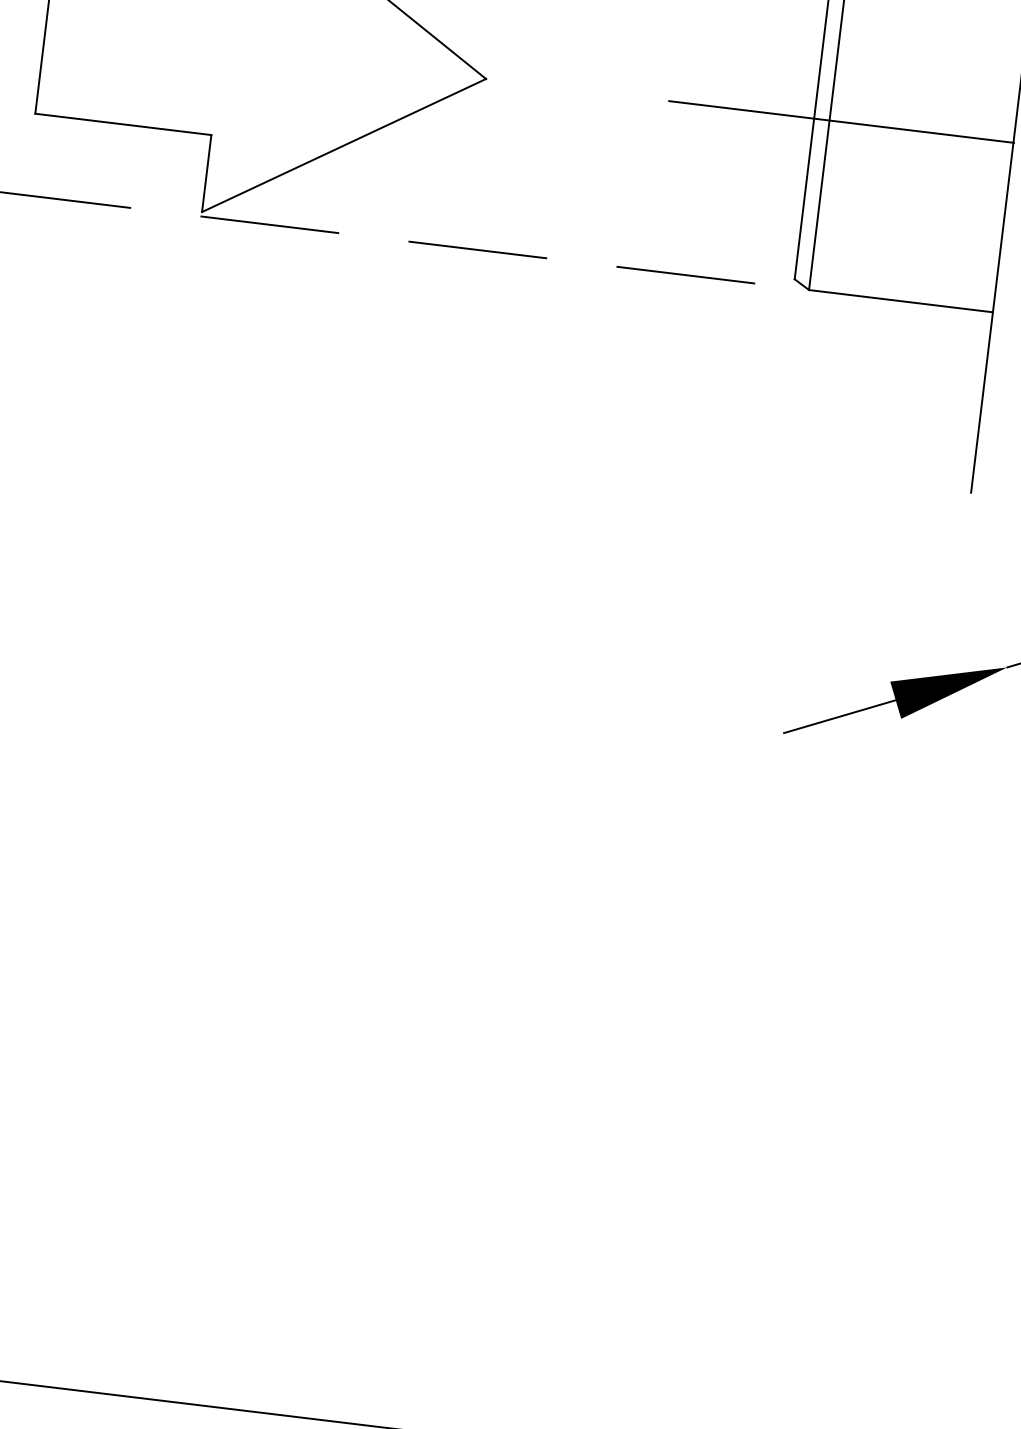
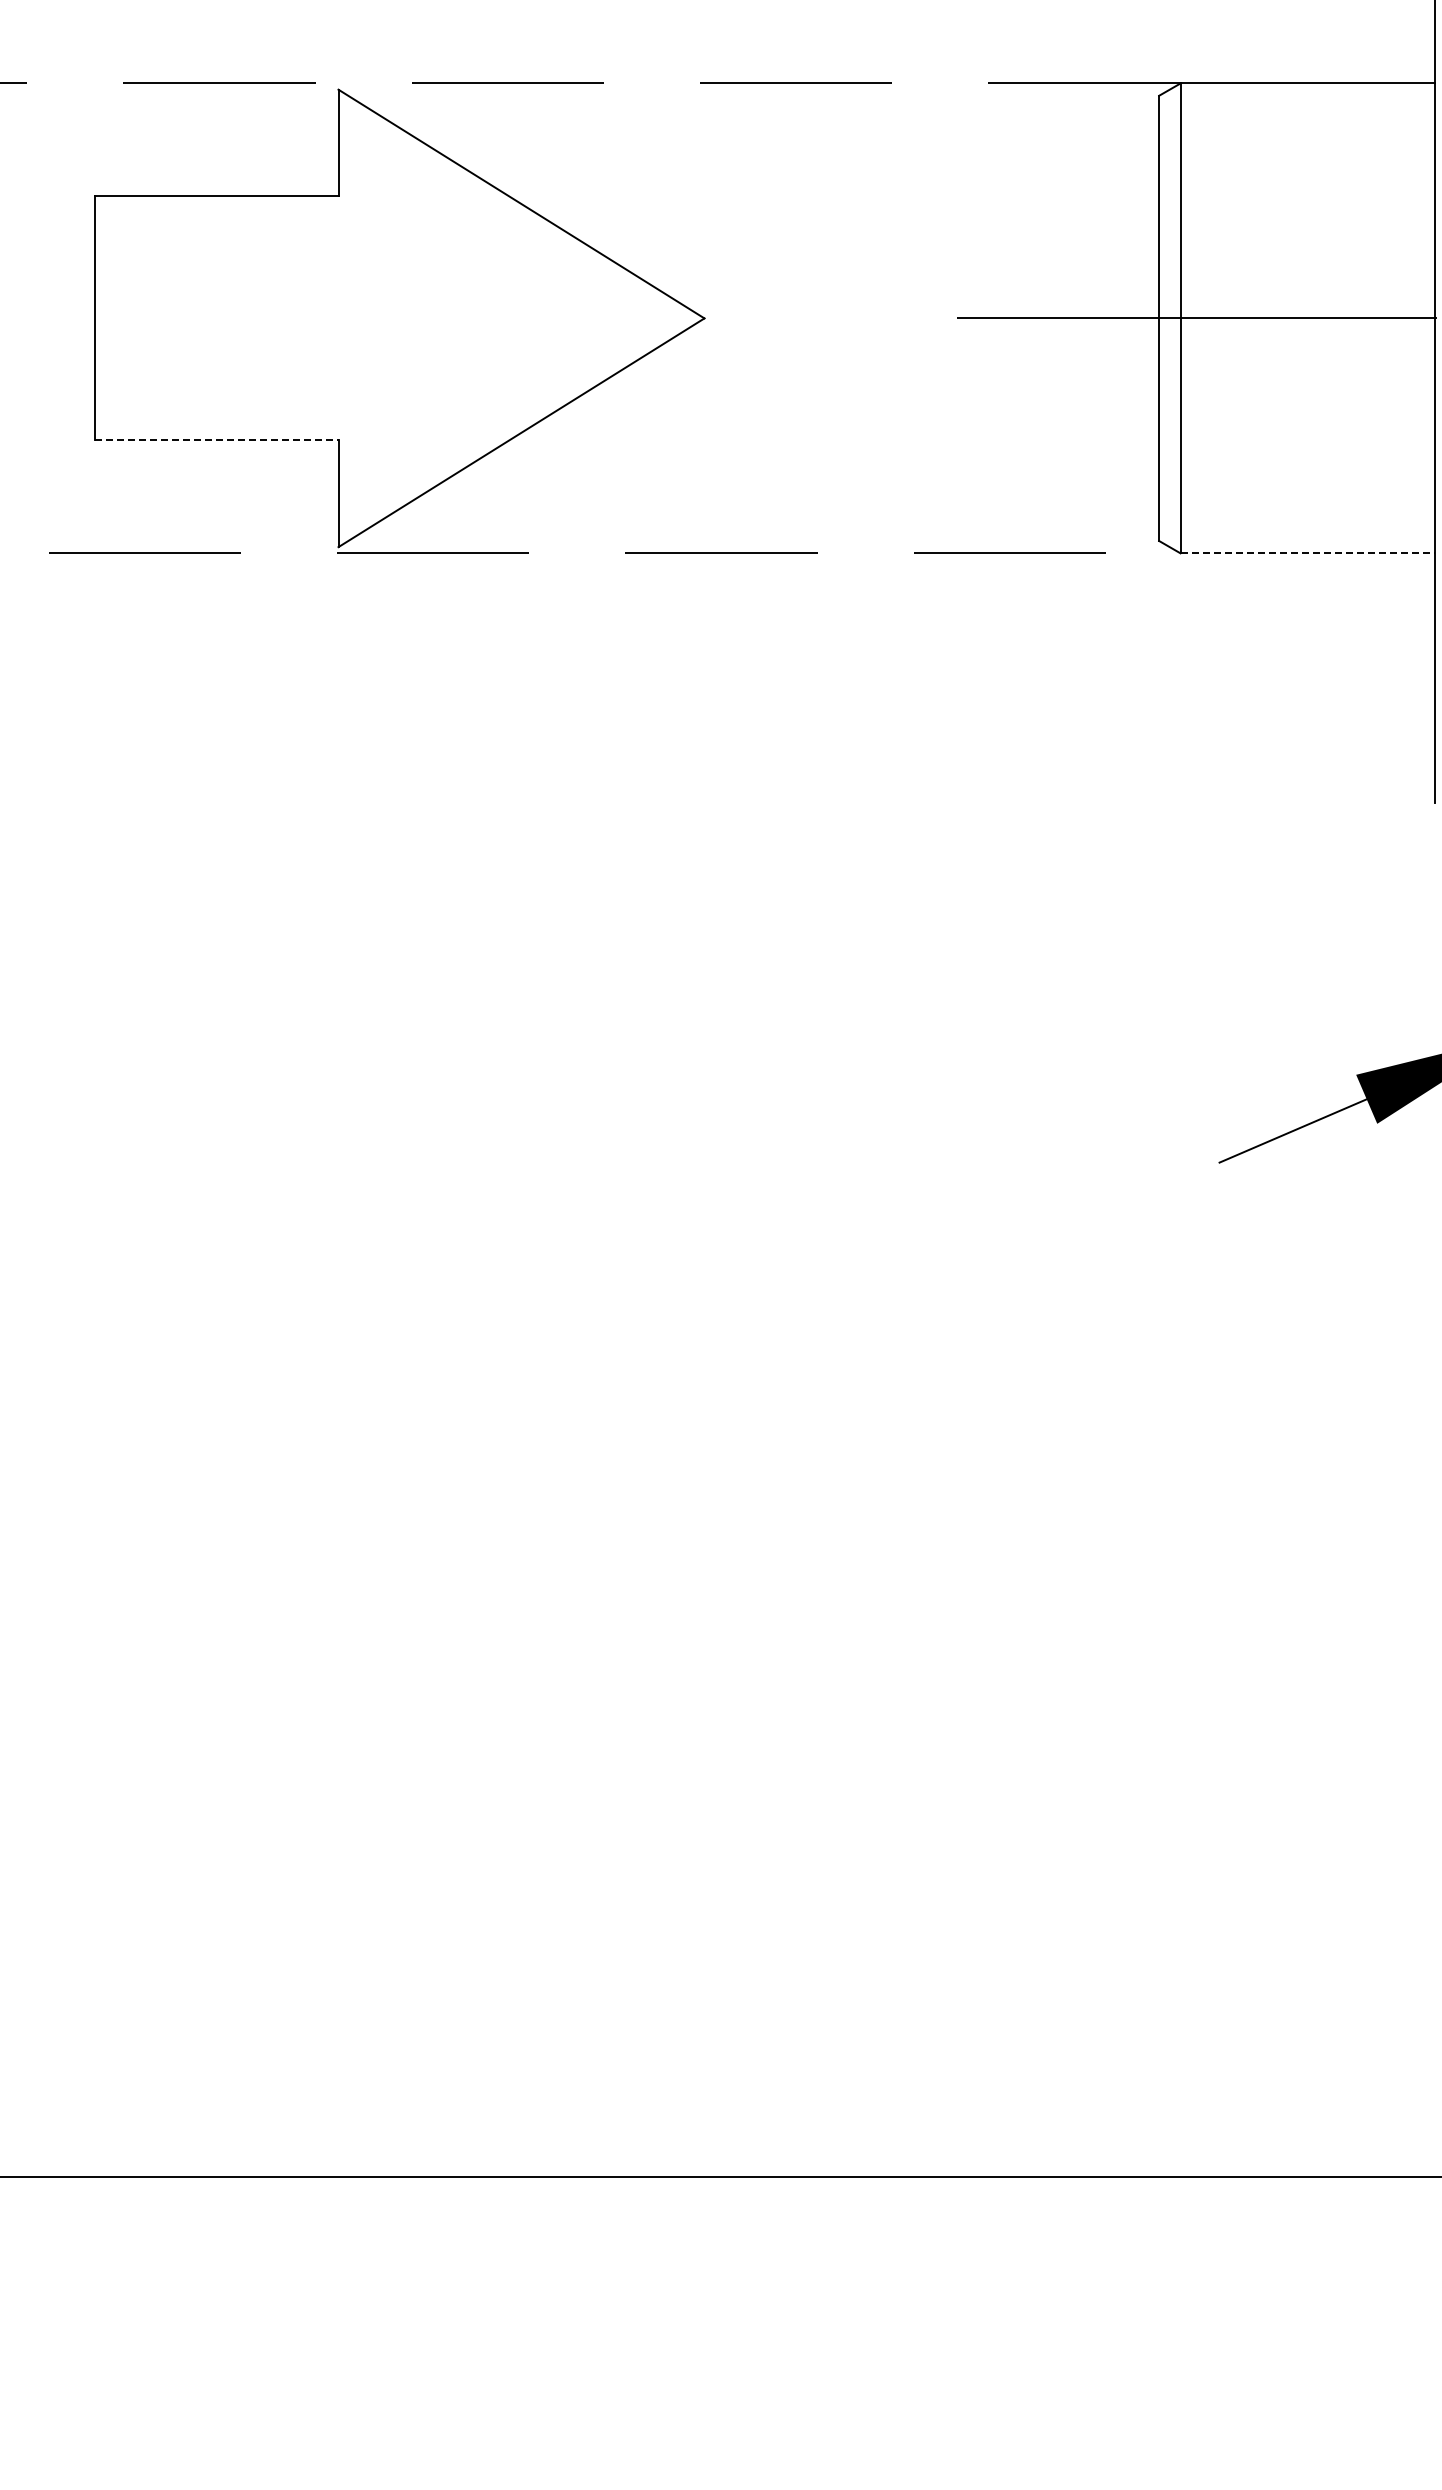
line: (123, 124) -> (216, 440), solid -> dashed
line: (901, 301) -> (1308, 553), solid -> dashed

